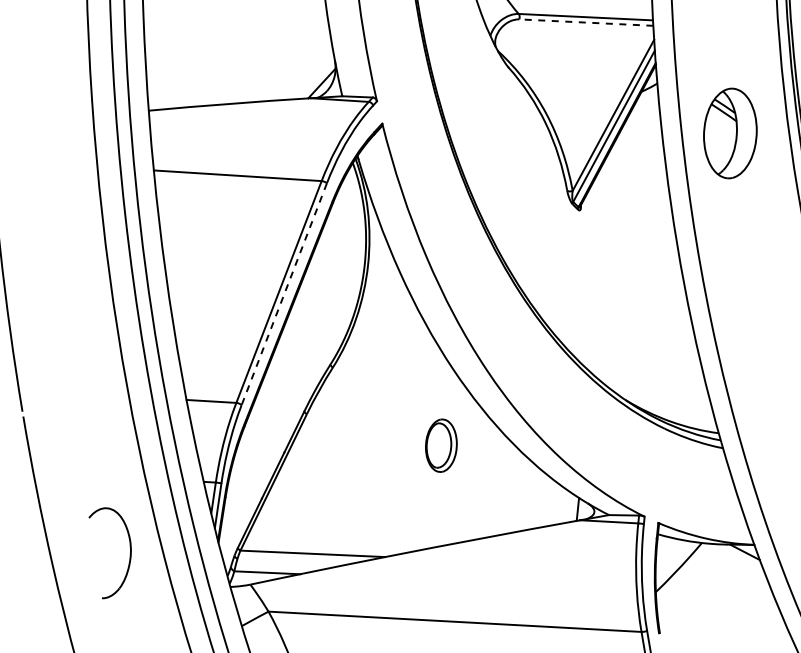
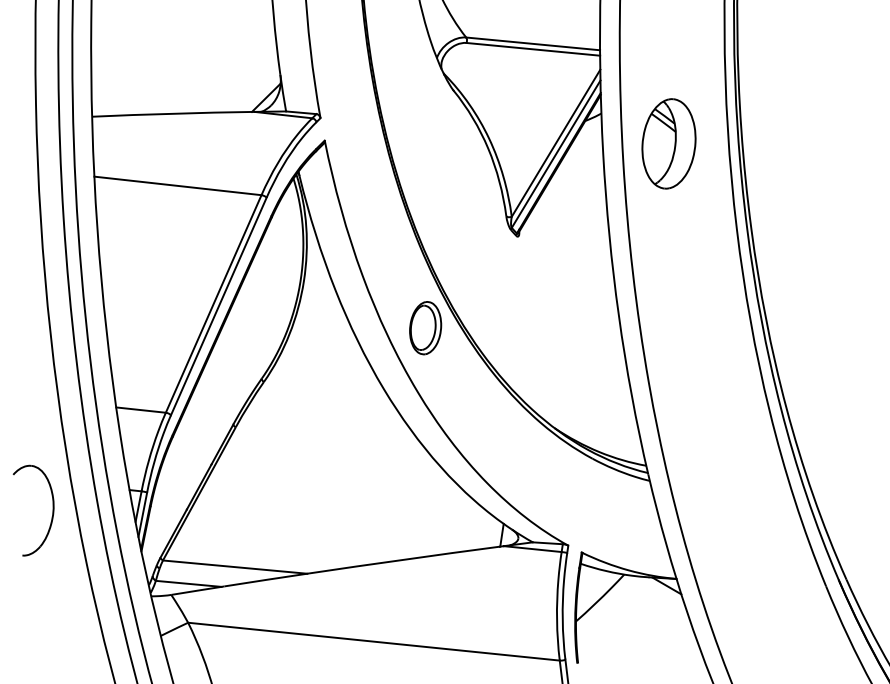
line: (585, 22) -> (532, 49), dashed -> solid
part: (729, 133) -> (668, 143), moved
line: (283, 294) -> (218, 306), dashed -> solid
part: (441, 446) -> (425, 328), moved
part: (129, 557) -> (51, 516), moved

